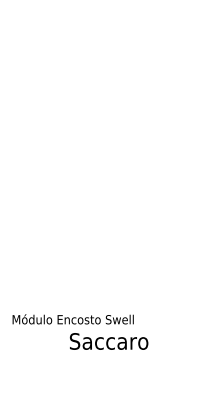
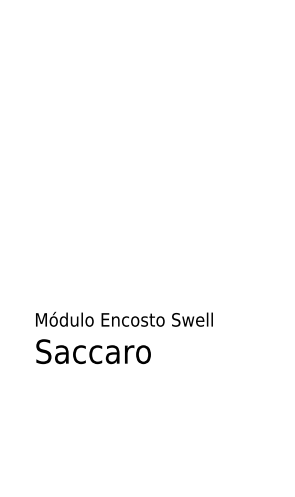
text: (108, 341) -> (92, 351), moved

